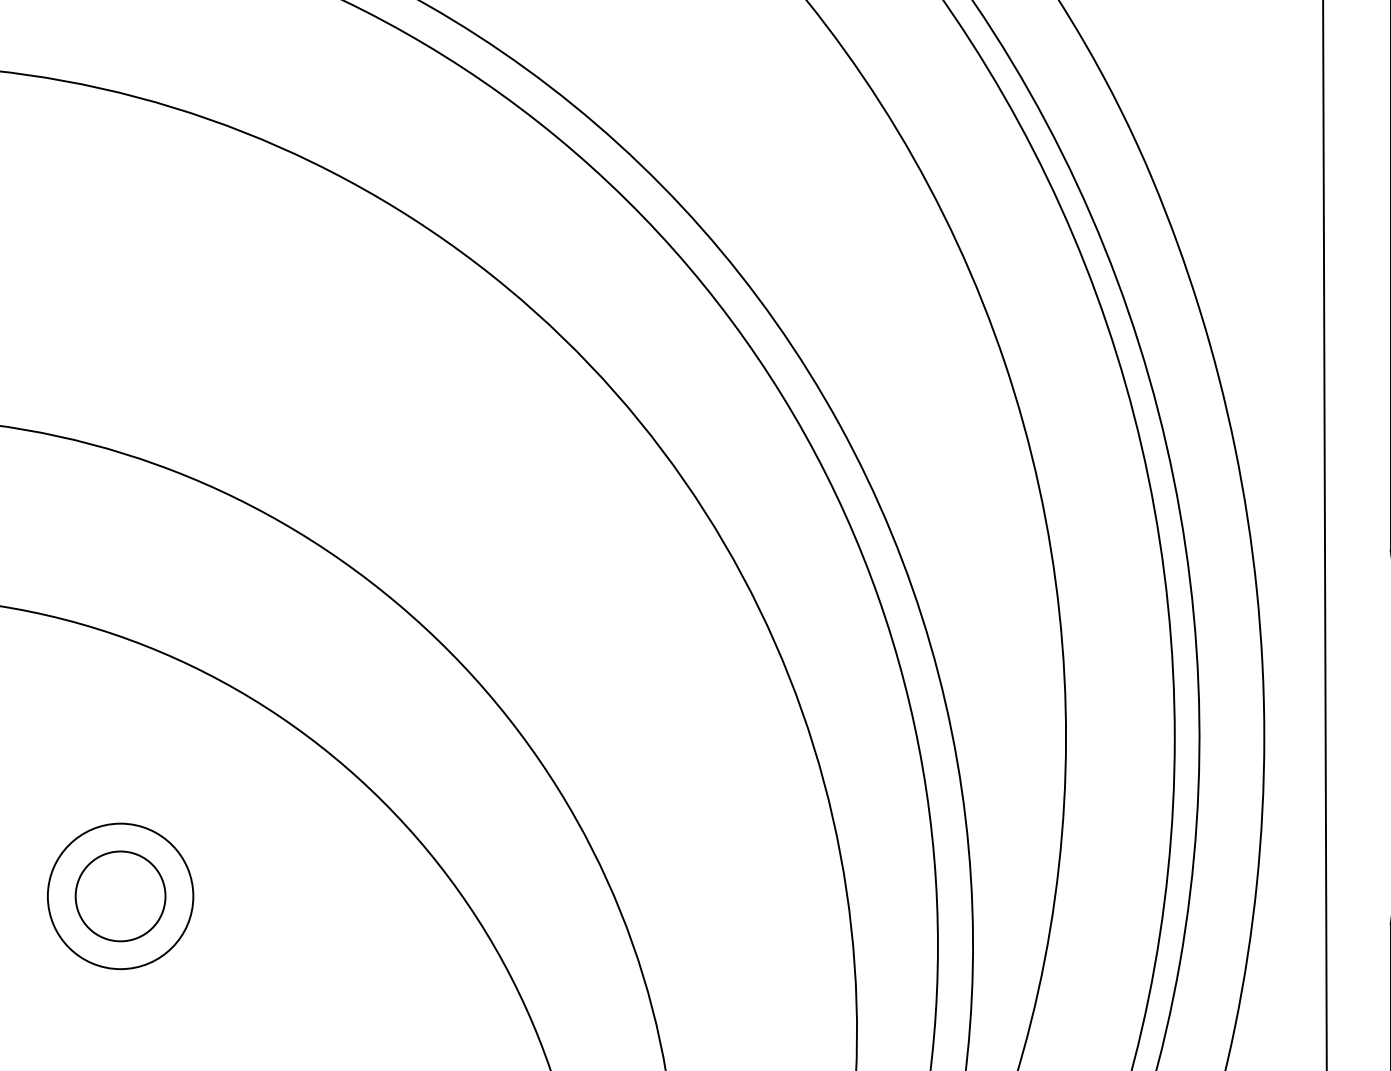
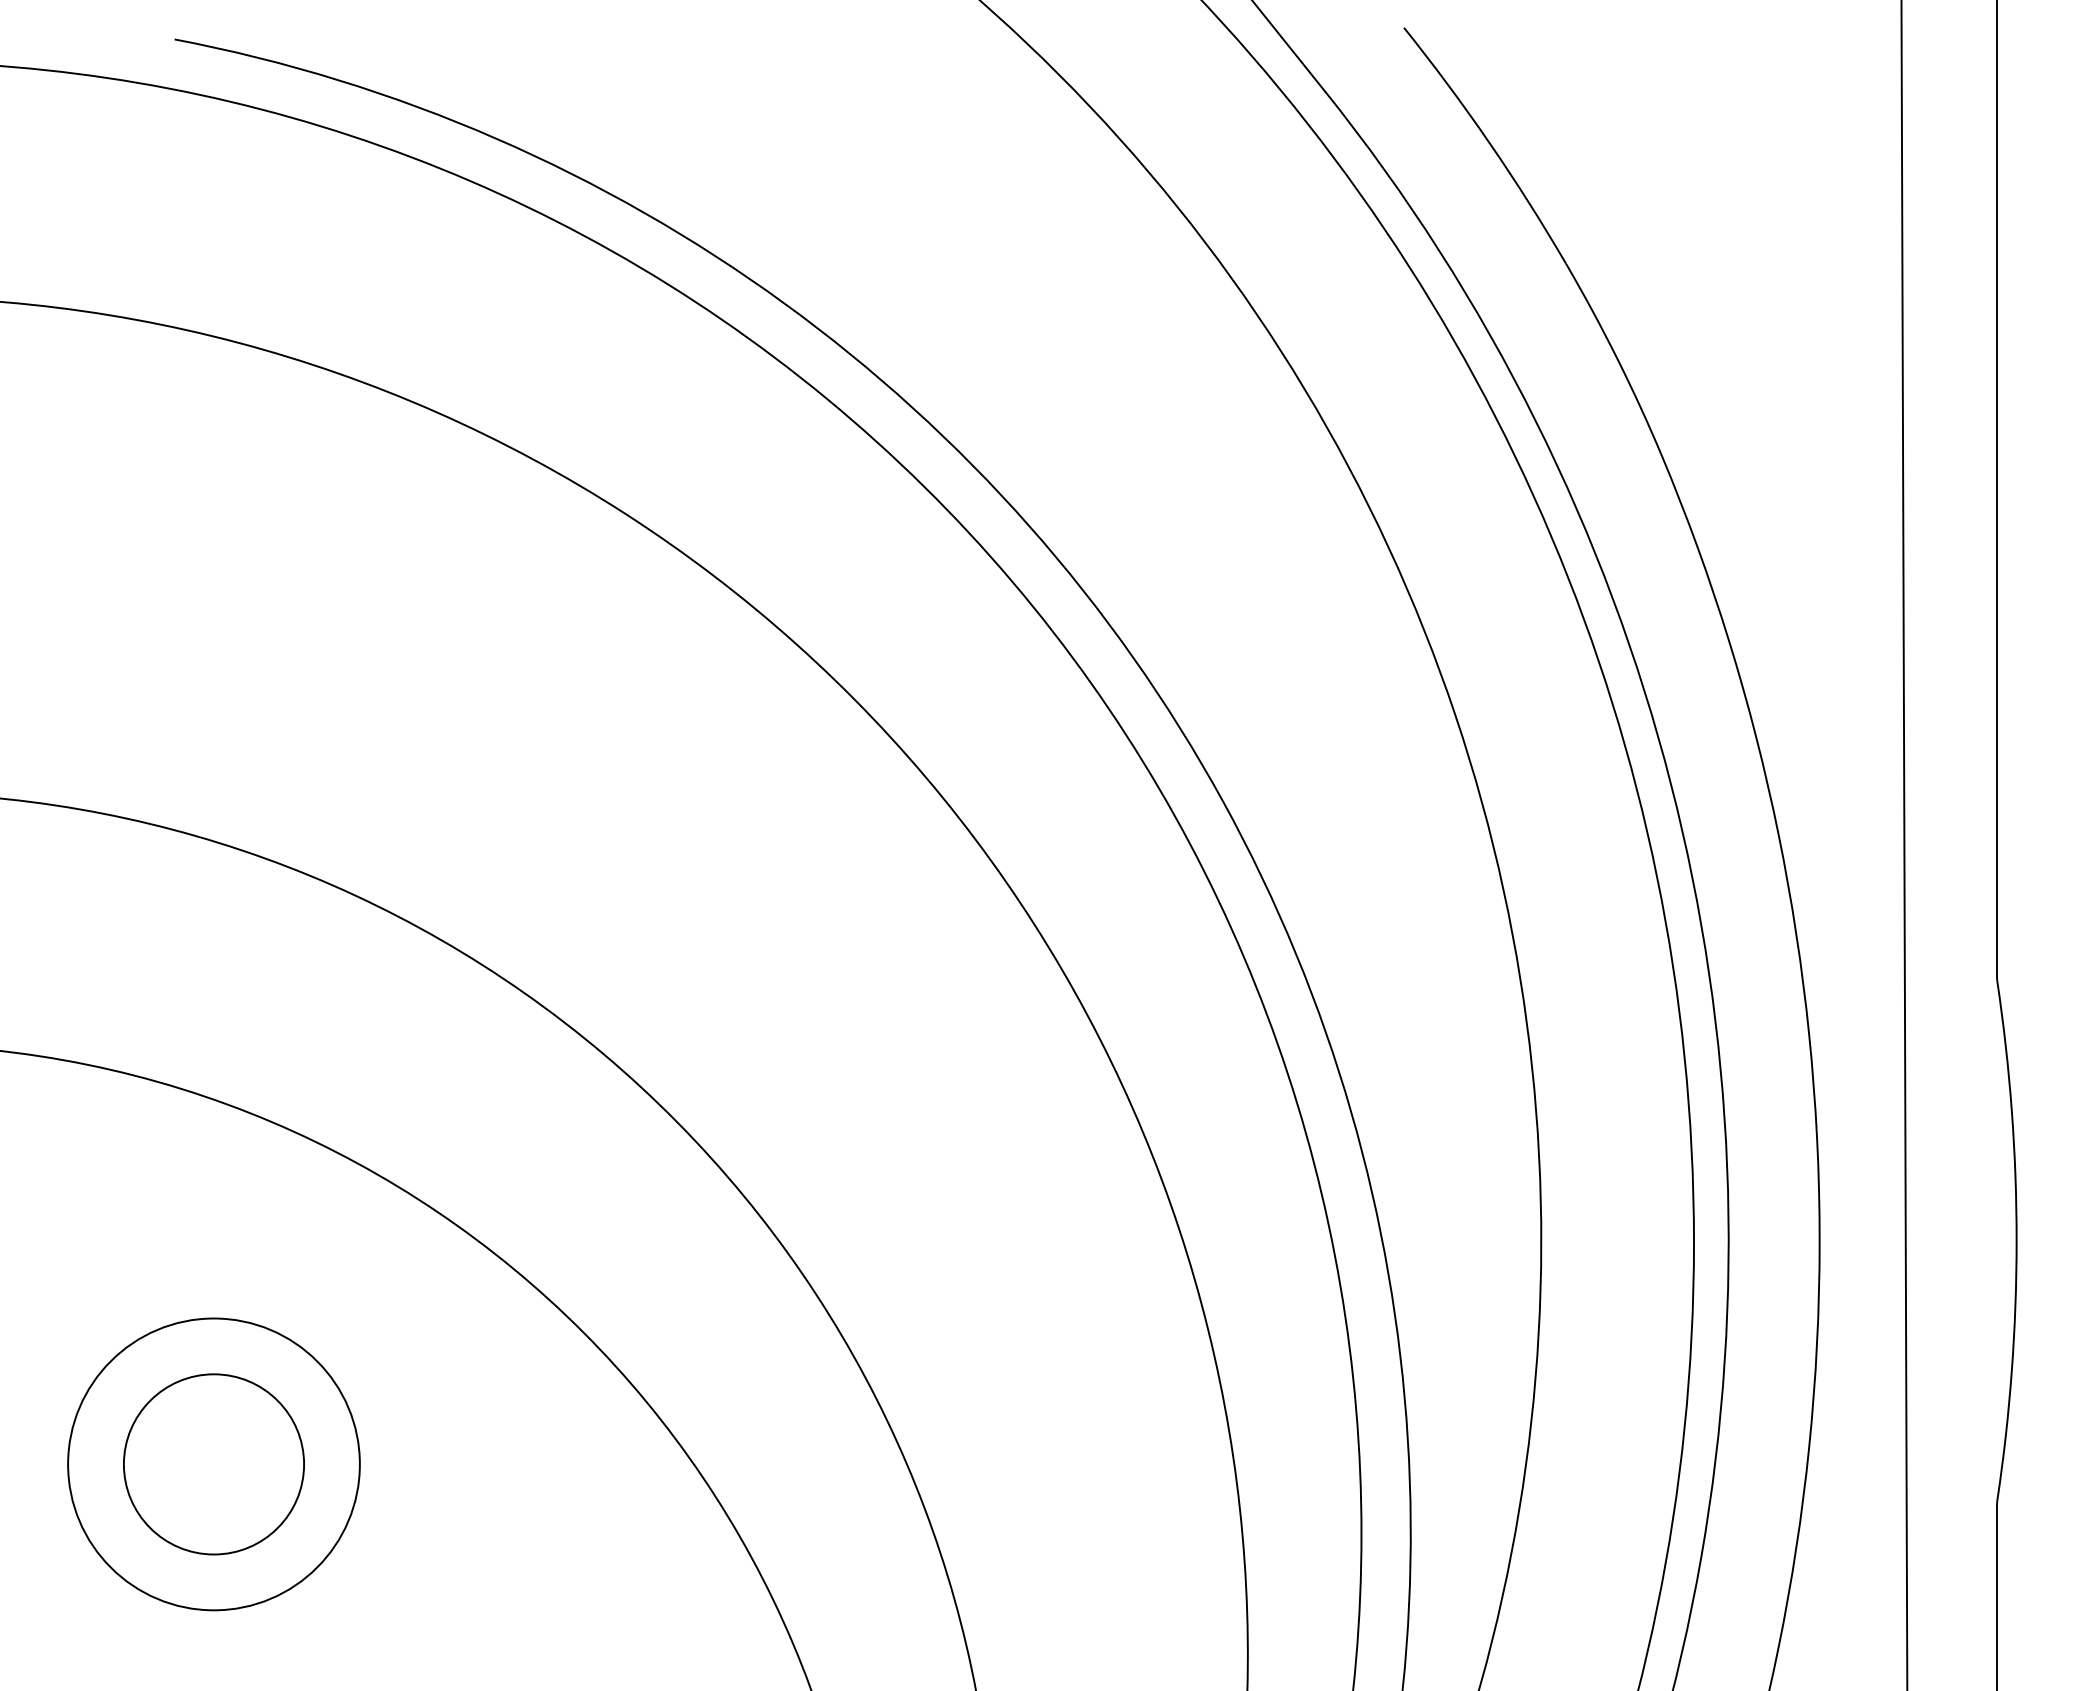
circle: (120, 896) -> (213, 1464), size x1.43
circle: (120, 896) -> (213, 1464), size x1.43

